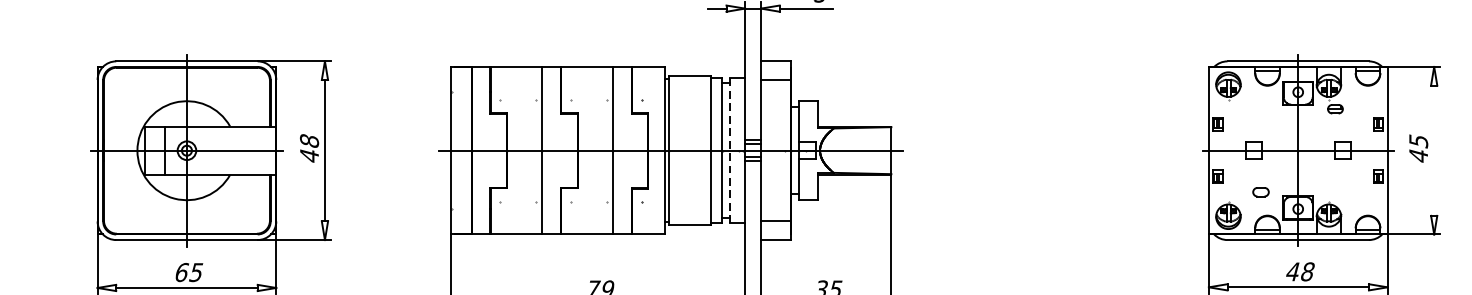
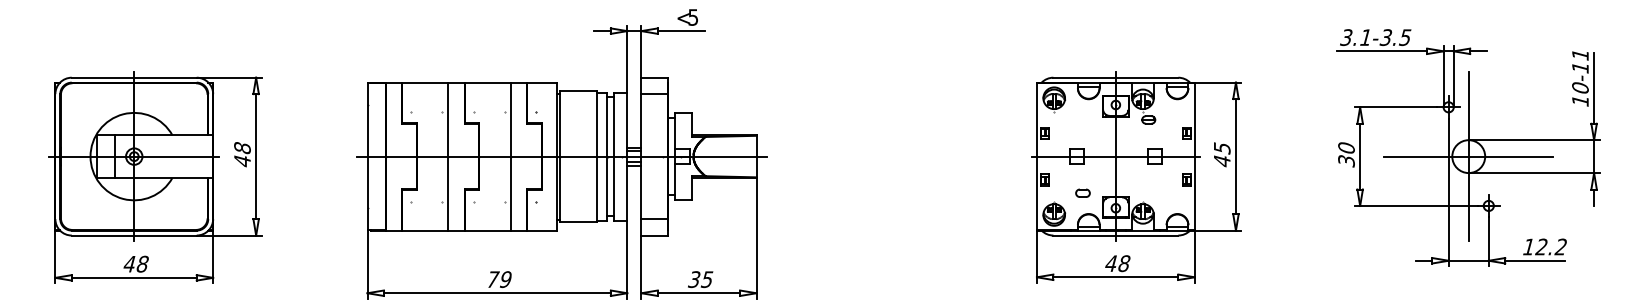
line: (729, 150) -> (613, 156), dashed -> solid
line: (1433, 150) -> (1235, 156), added
text: (188, 271) -> (135, 263), 65 -> 48

